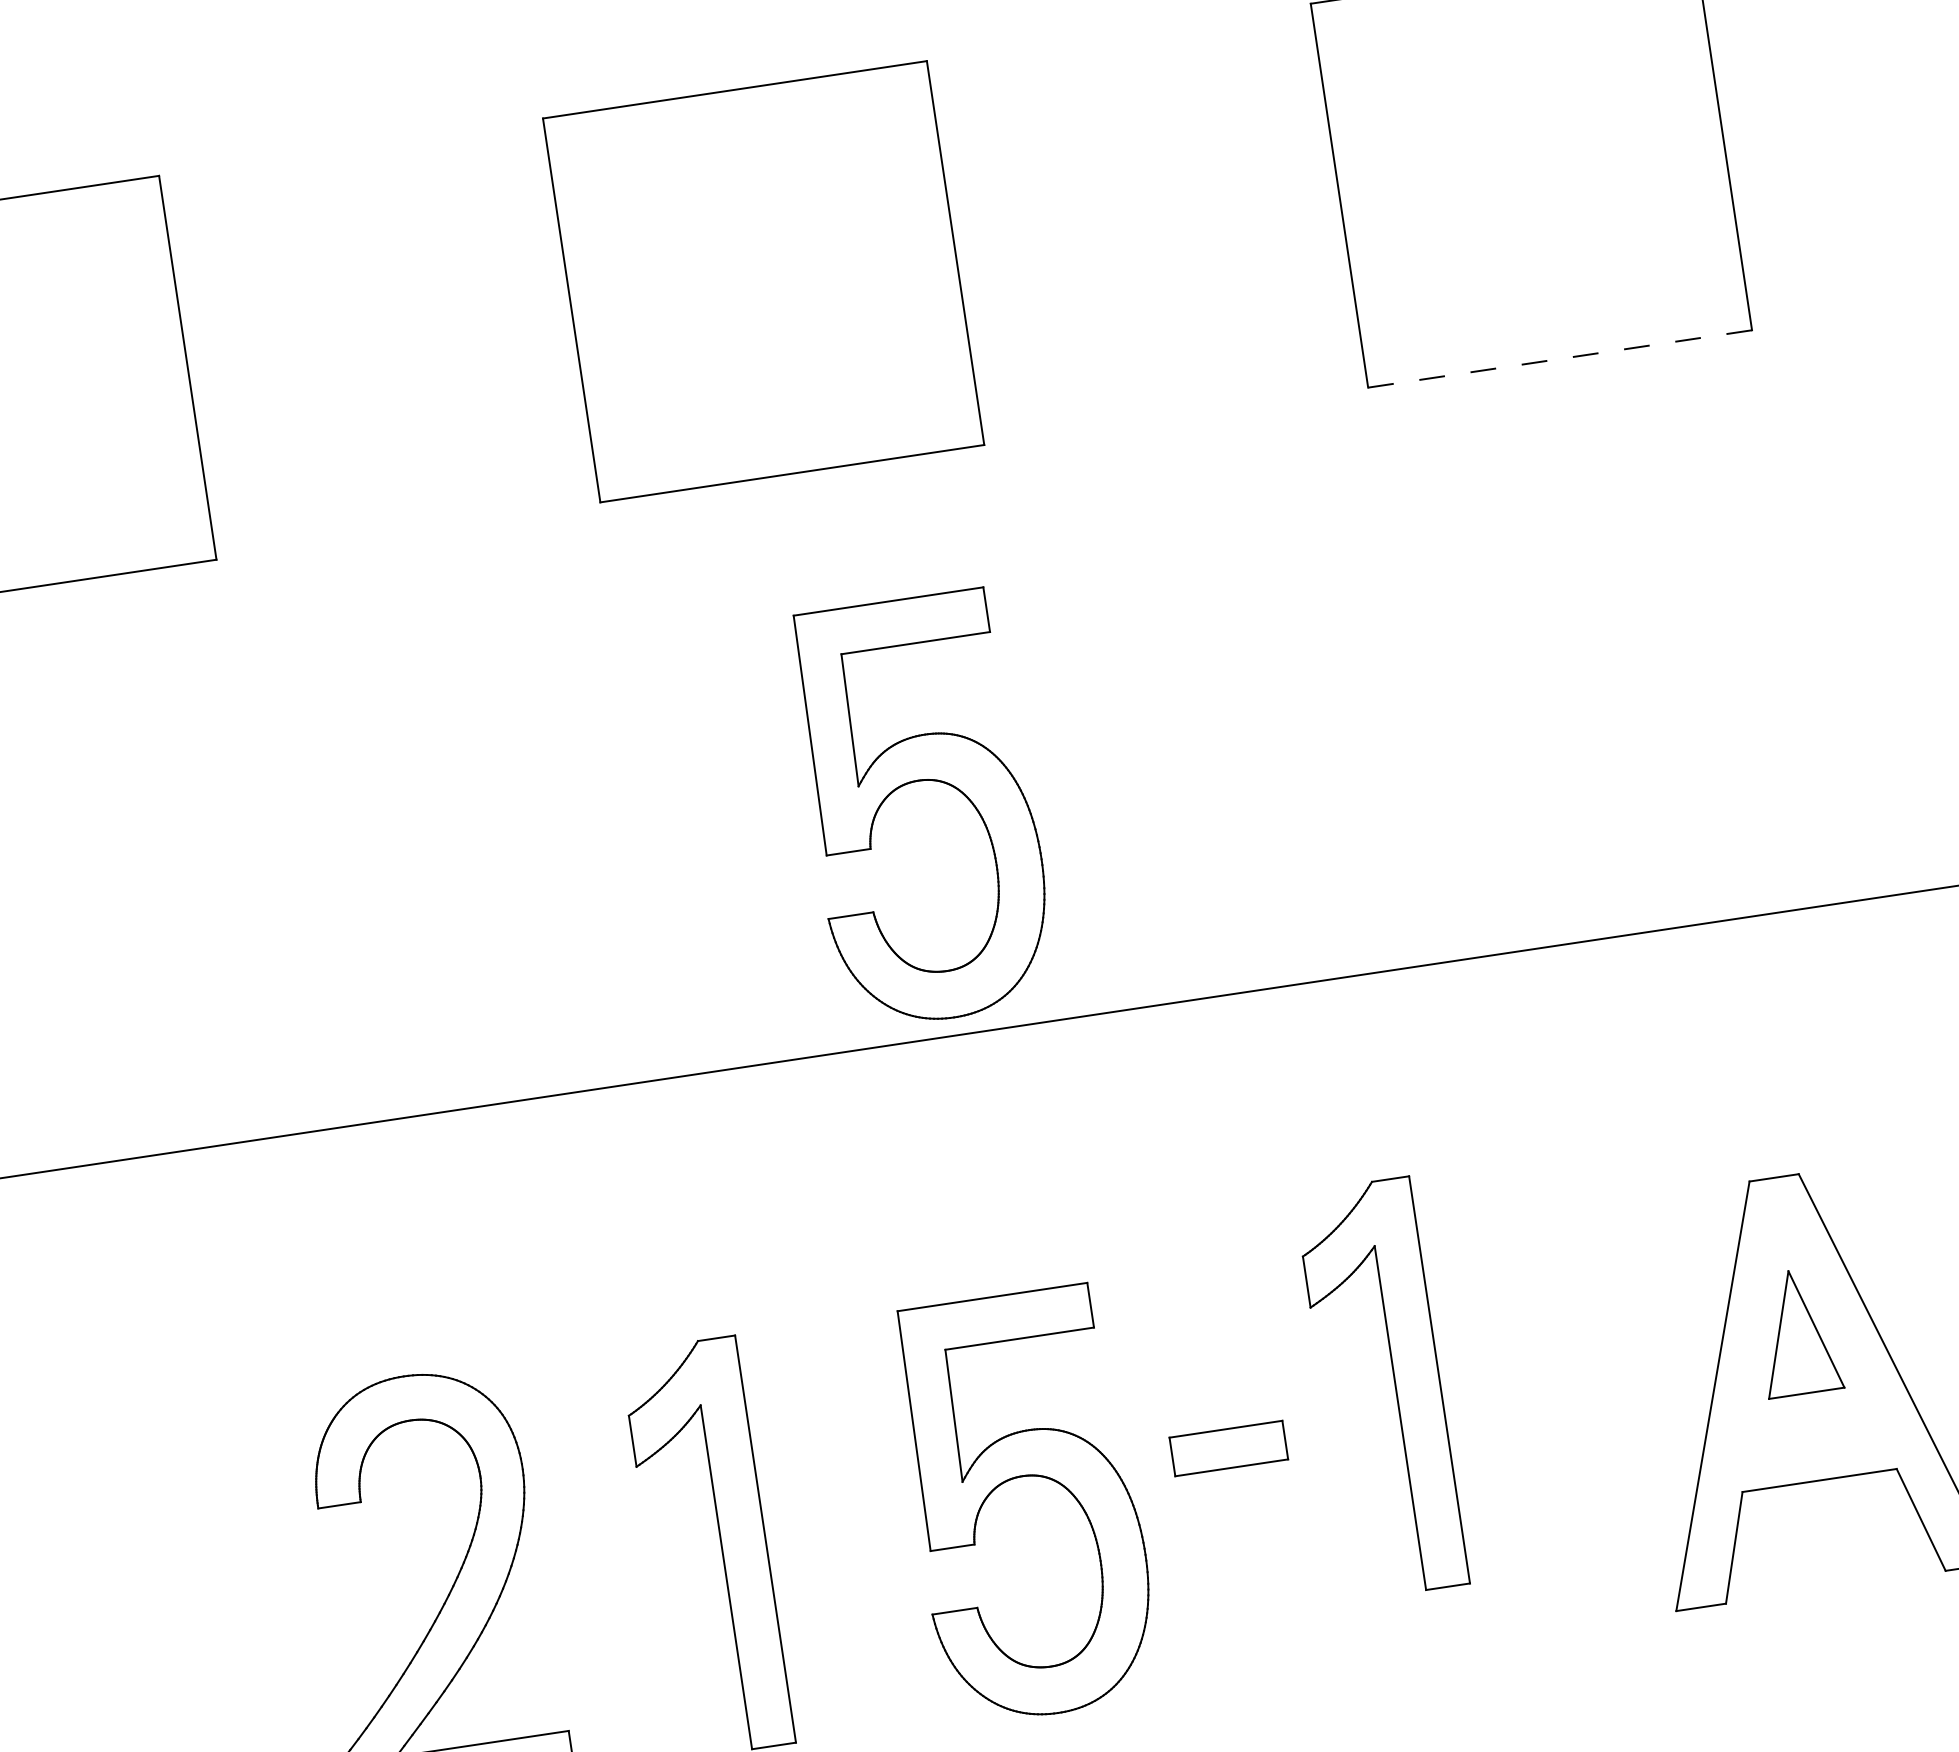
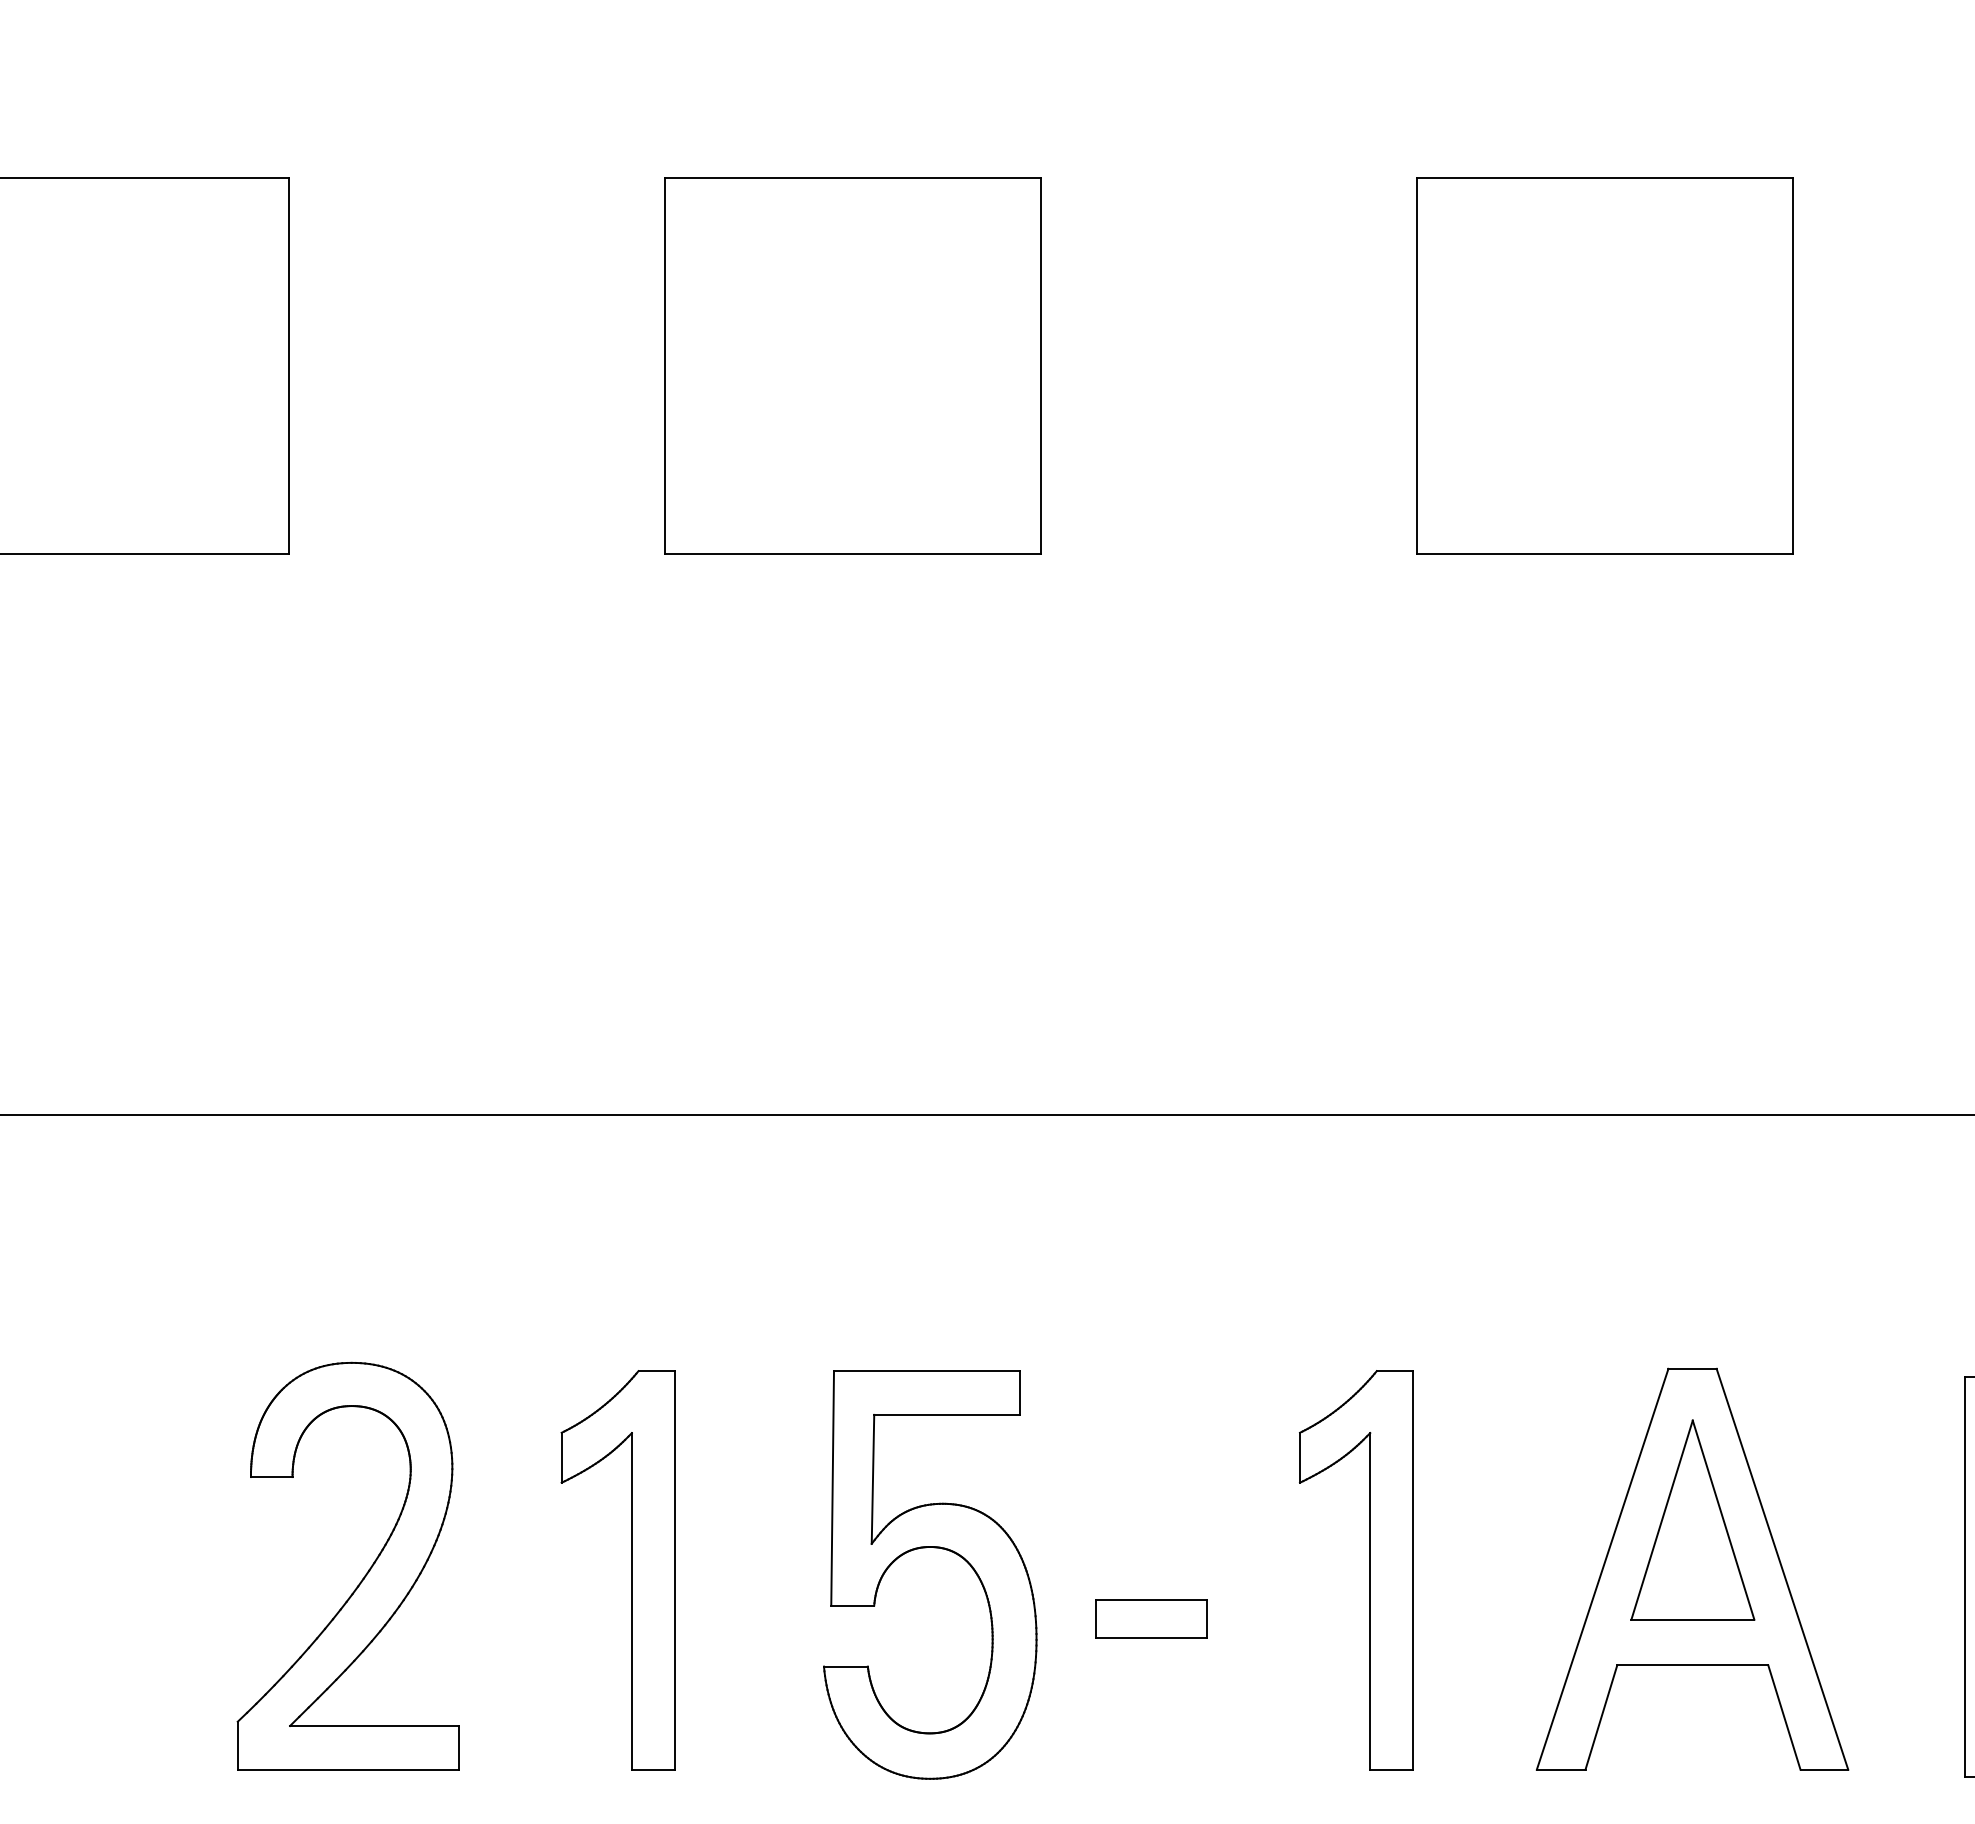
line: (1559, 358) -> (1604, 553), dashed -> solid
part: (915, 782) -> (926, 867), removed
part: (1797, 1331) -> (1692, 1519), size x1.67
part: (1394, 1386) -> (1369, 1570), moved
part: (1228, 1448) -> (1151, 1618), moved

